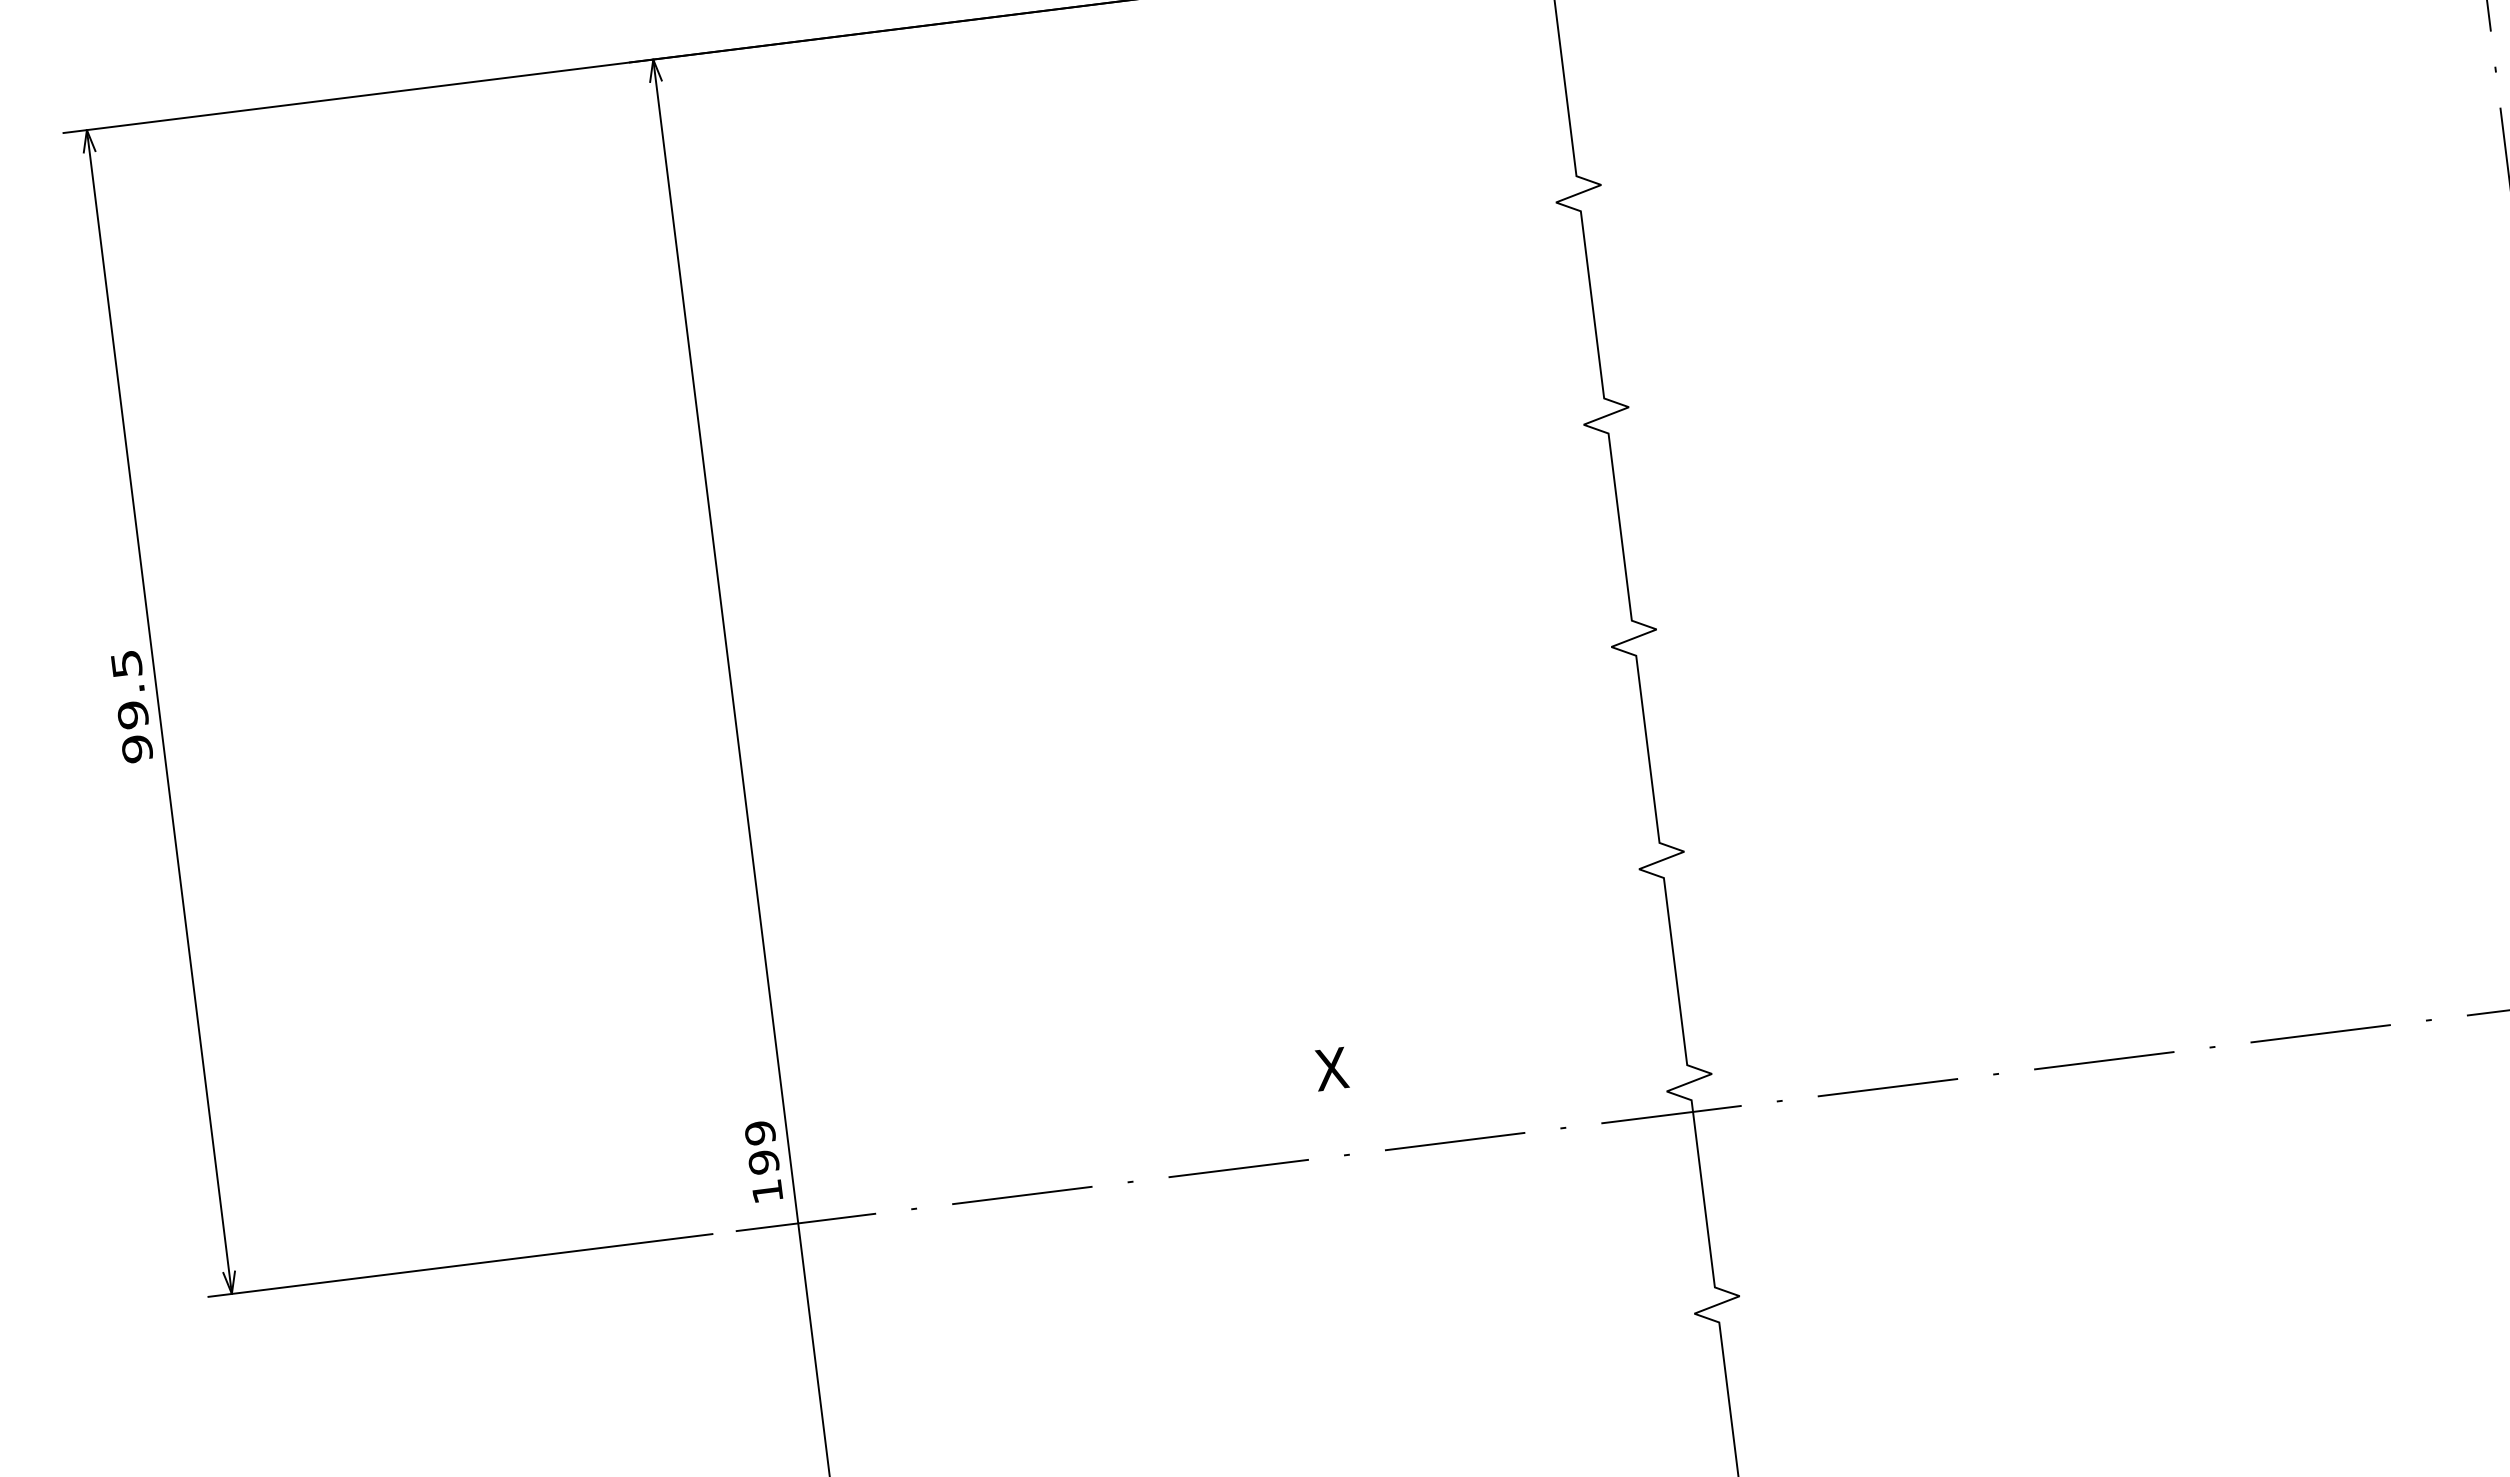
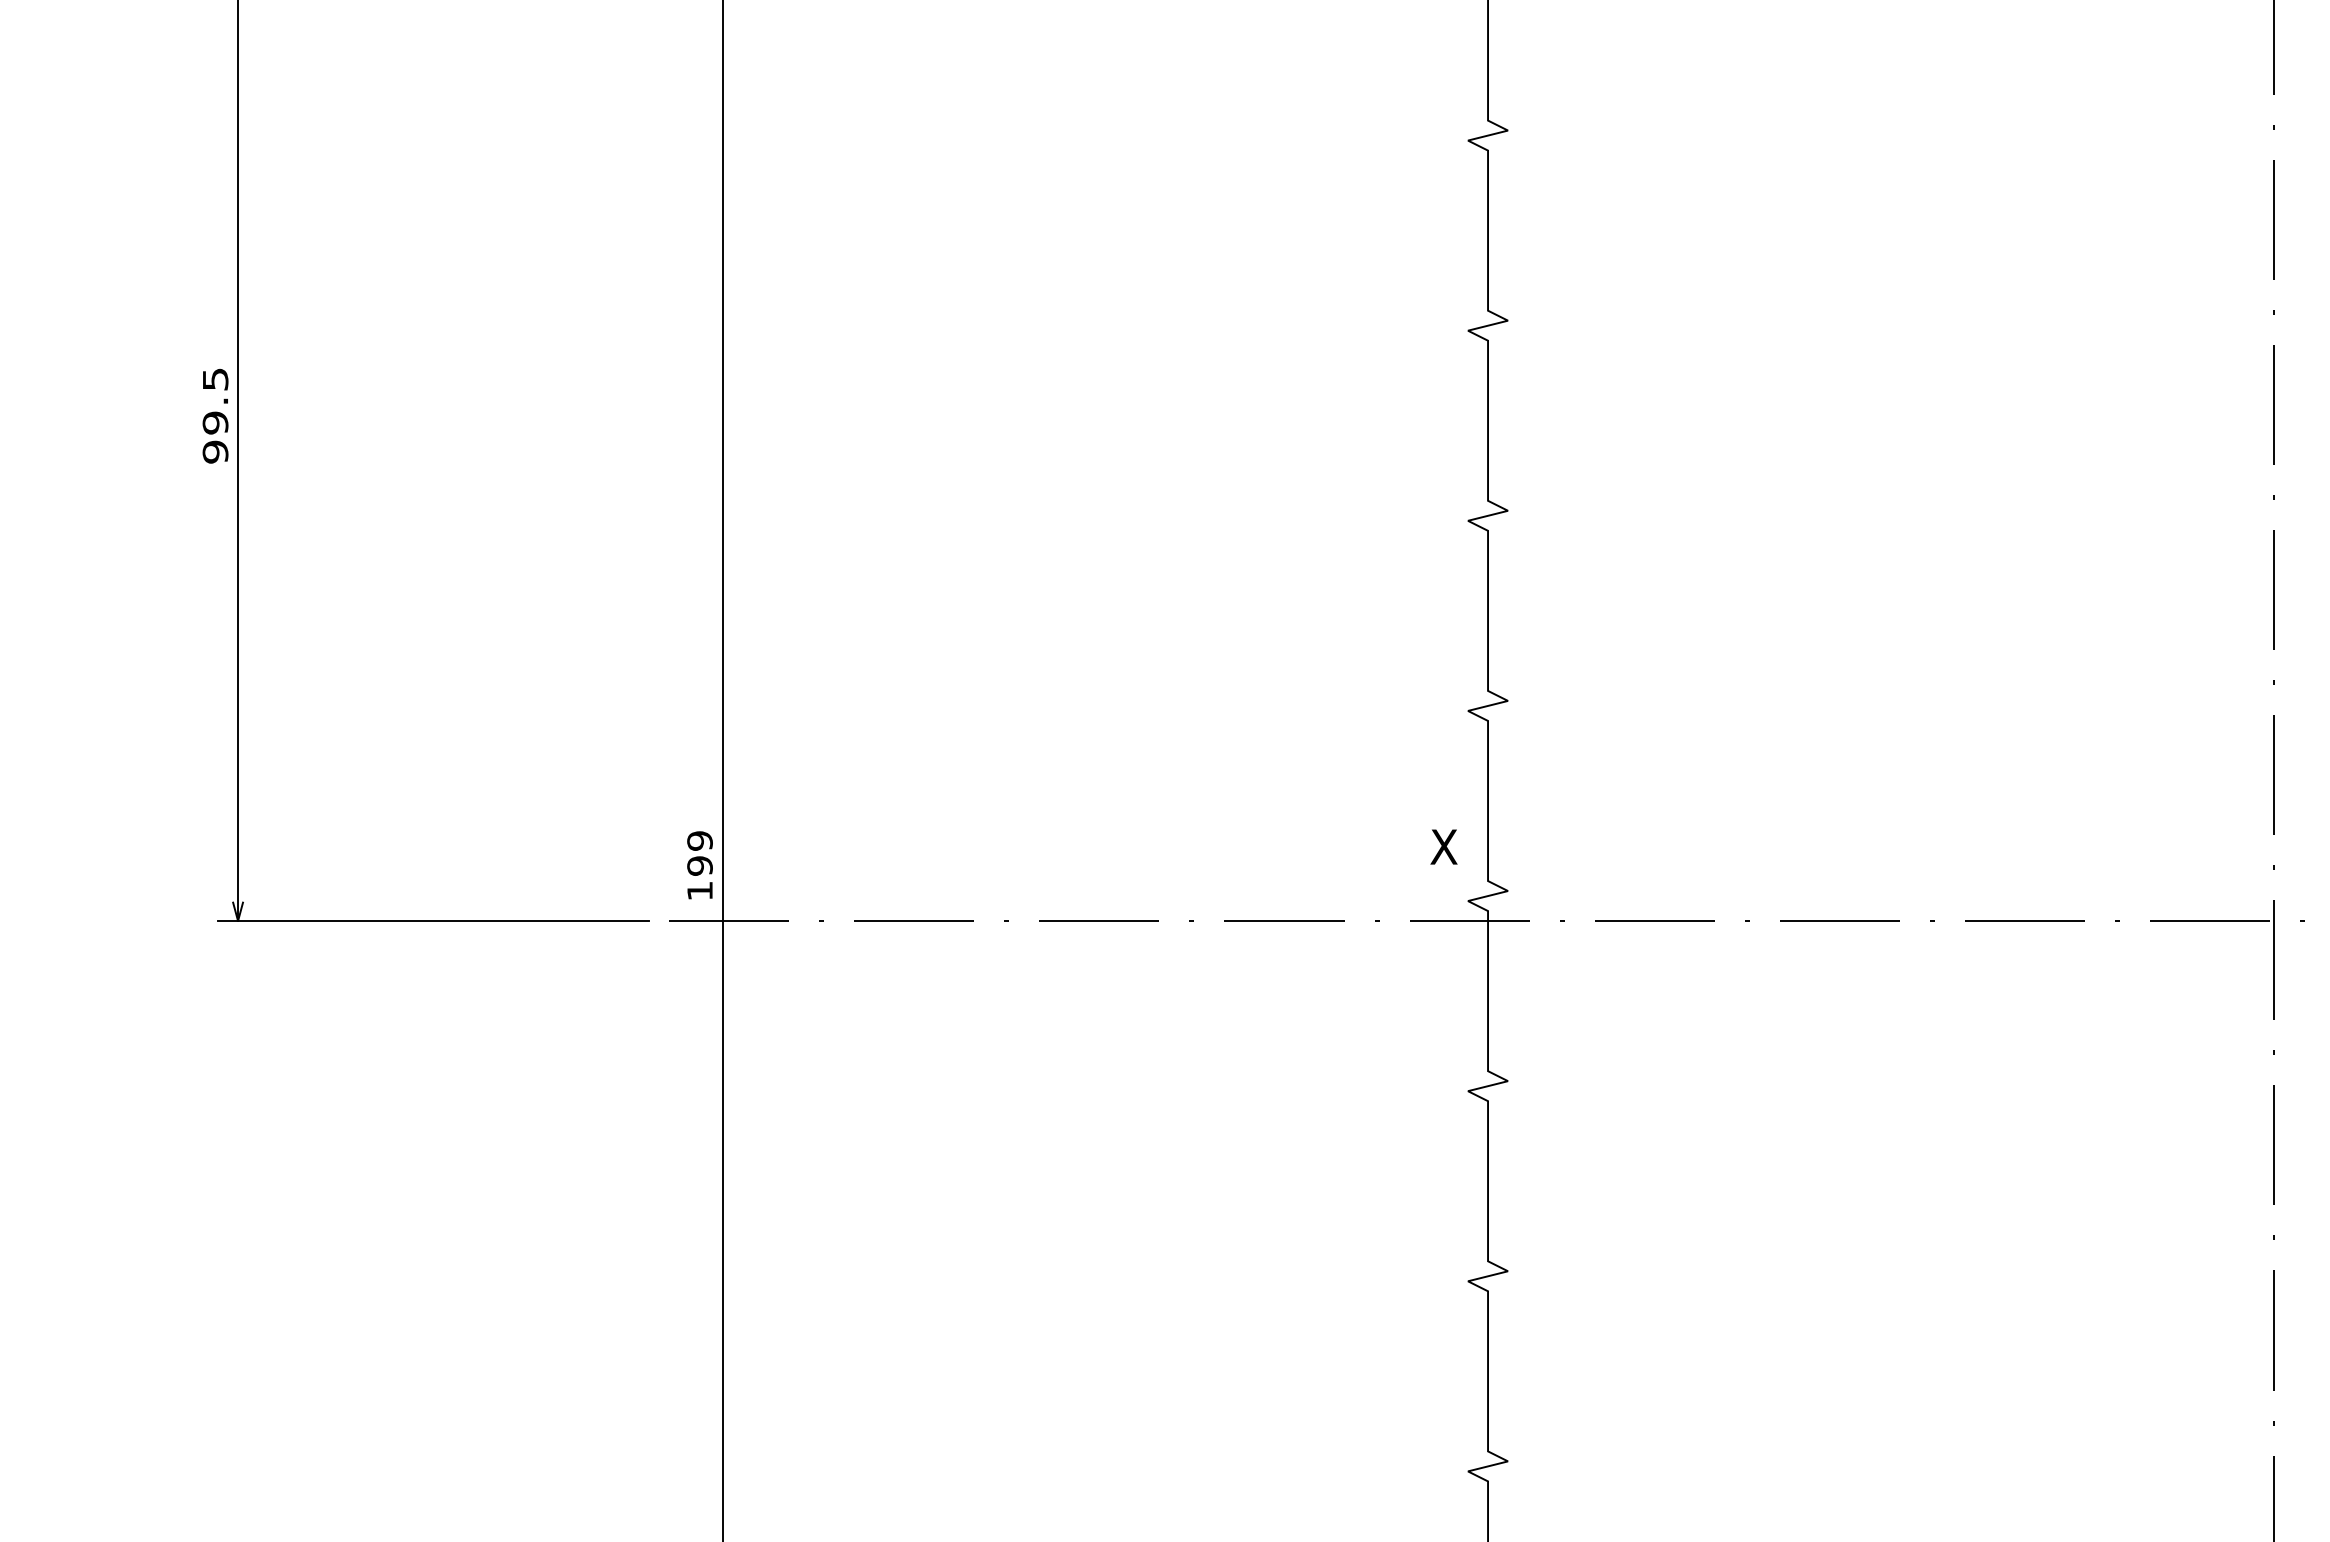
text: (1330, 1068) -> (1443, 846), moved

